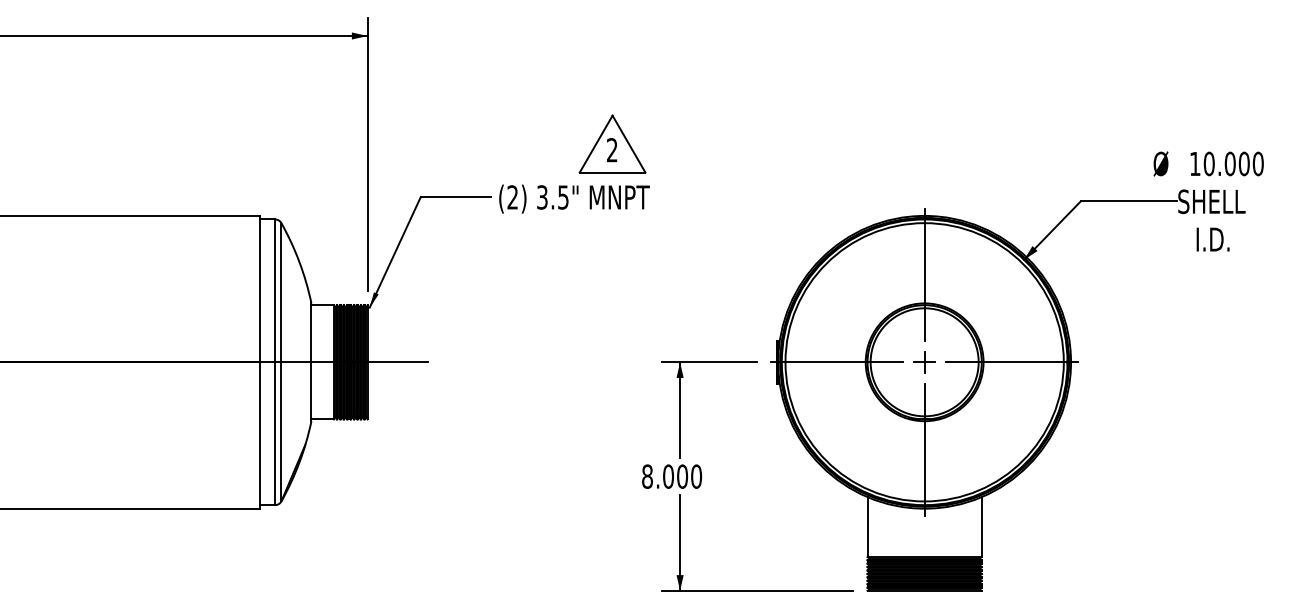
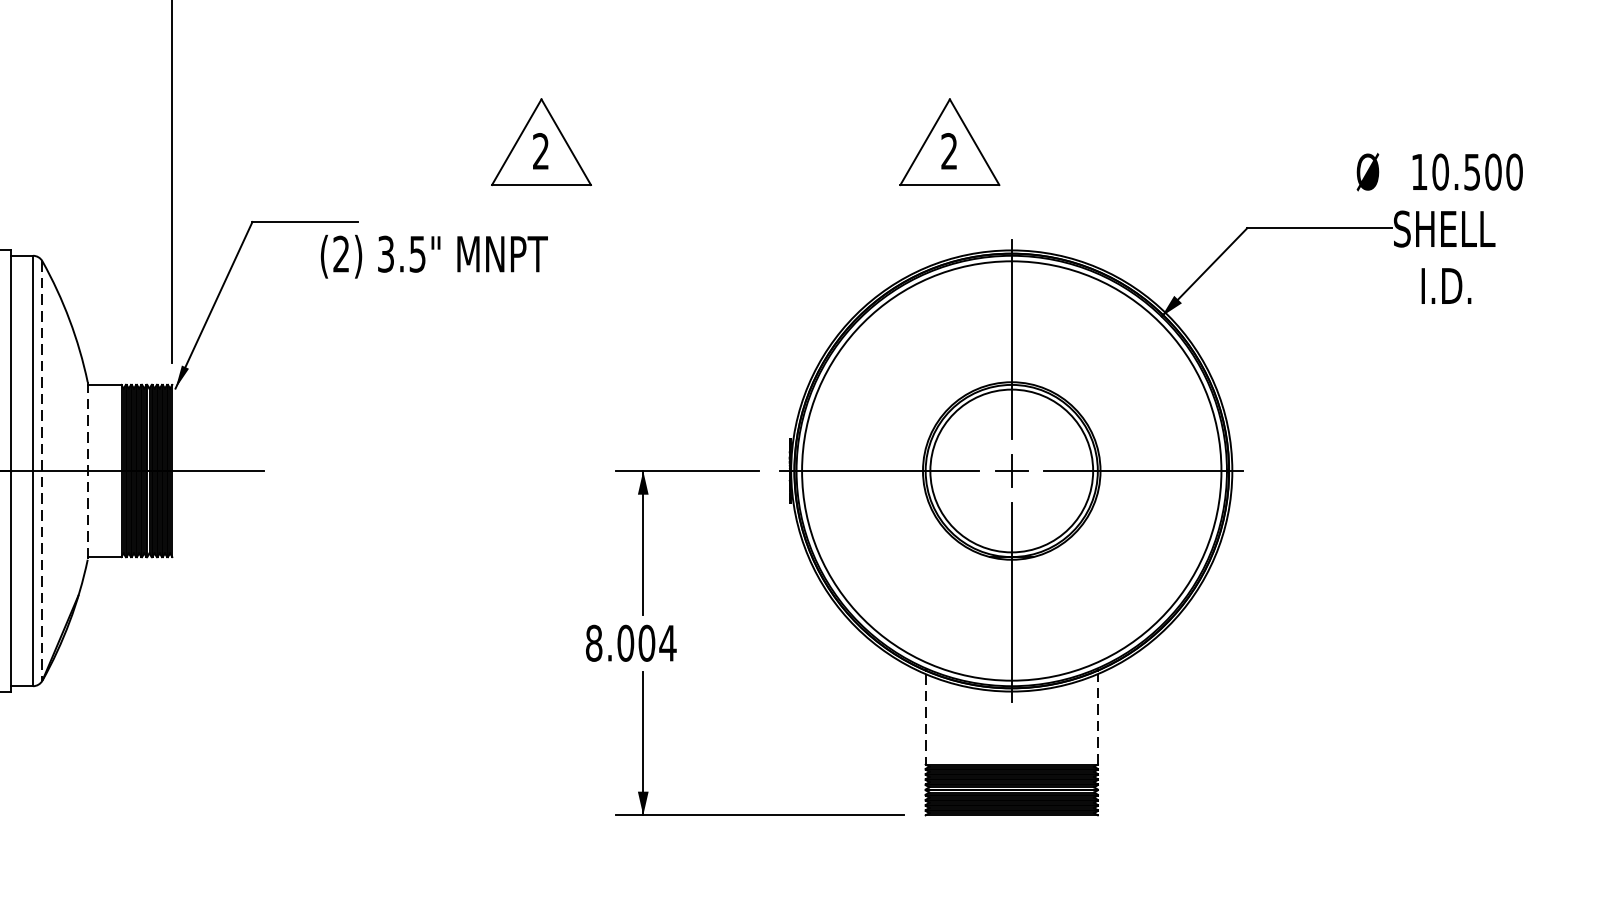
part: (883, 143) -> (949, 141), added
text: (1229, 163) -> (1471, 171), 10.000 -> 10.500
text: (574, 198) -> (434, 255), moved
line: (281, 362) -> (42, 471), solid -> dashed
line: (311, 362) -> (87, 471), solid -> dashed
text: (696, 476) -> (667, 643), 8.000 -> 8.004
line: (981, 526) -> (1097, 718), solid -> dashed
line: (867, 527) -> (925, 719), solid -> dashed

